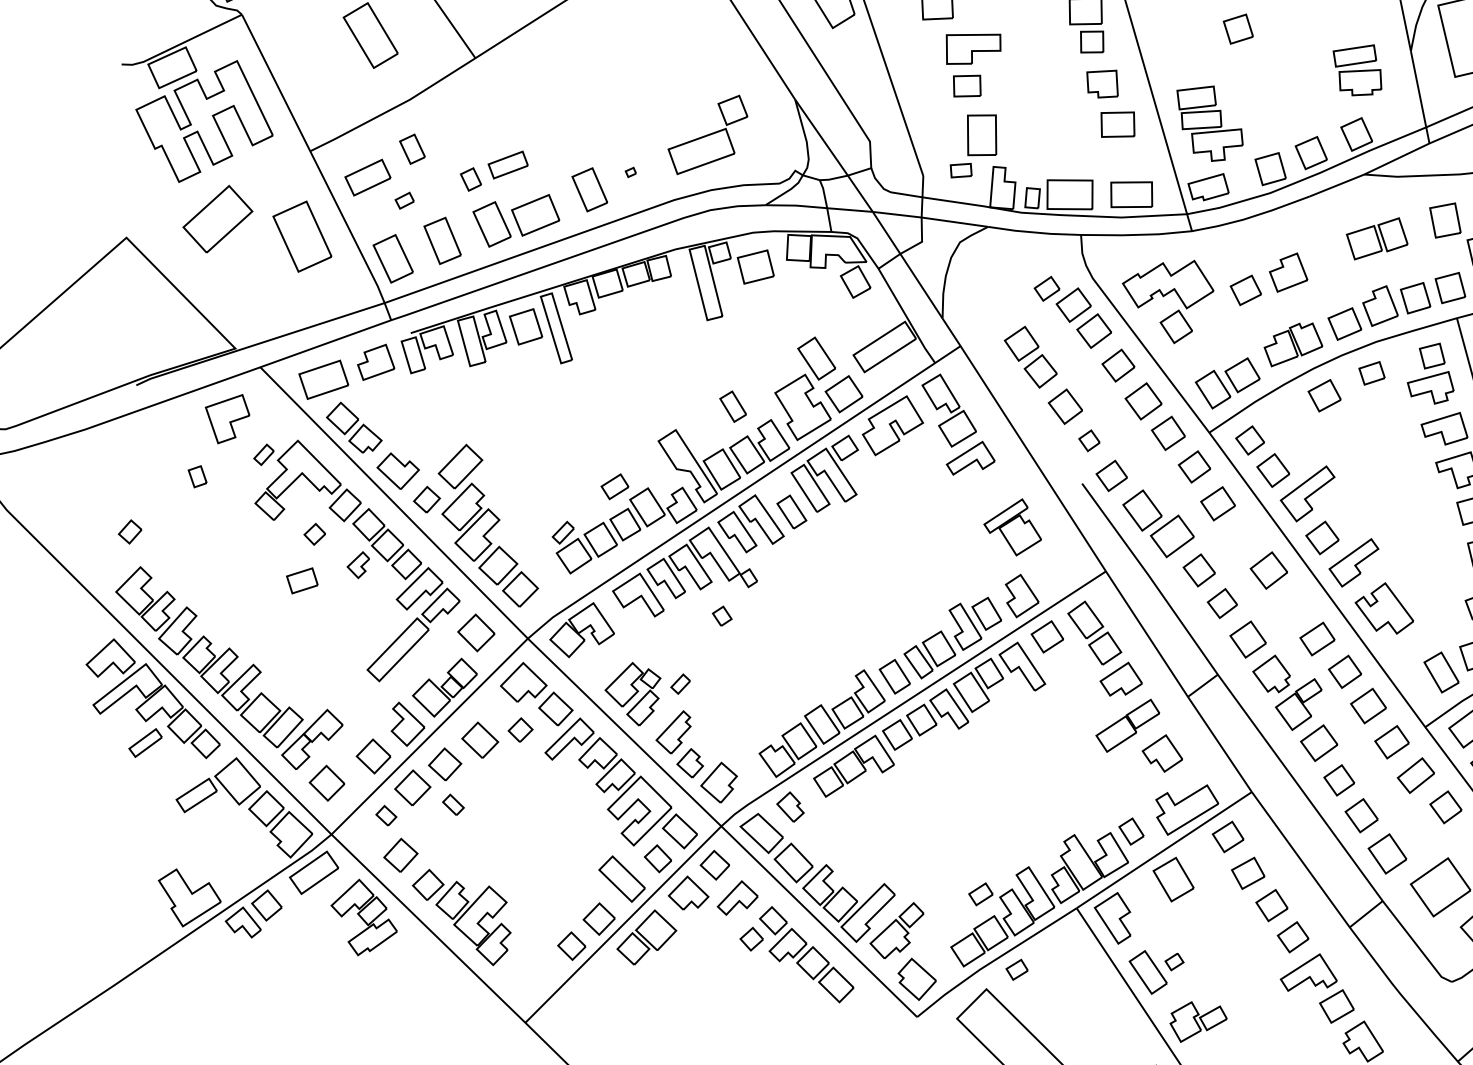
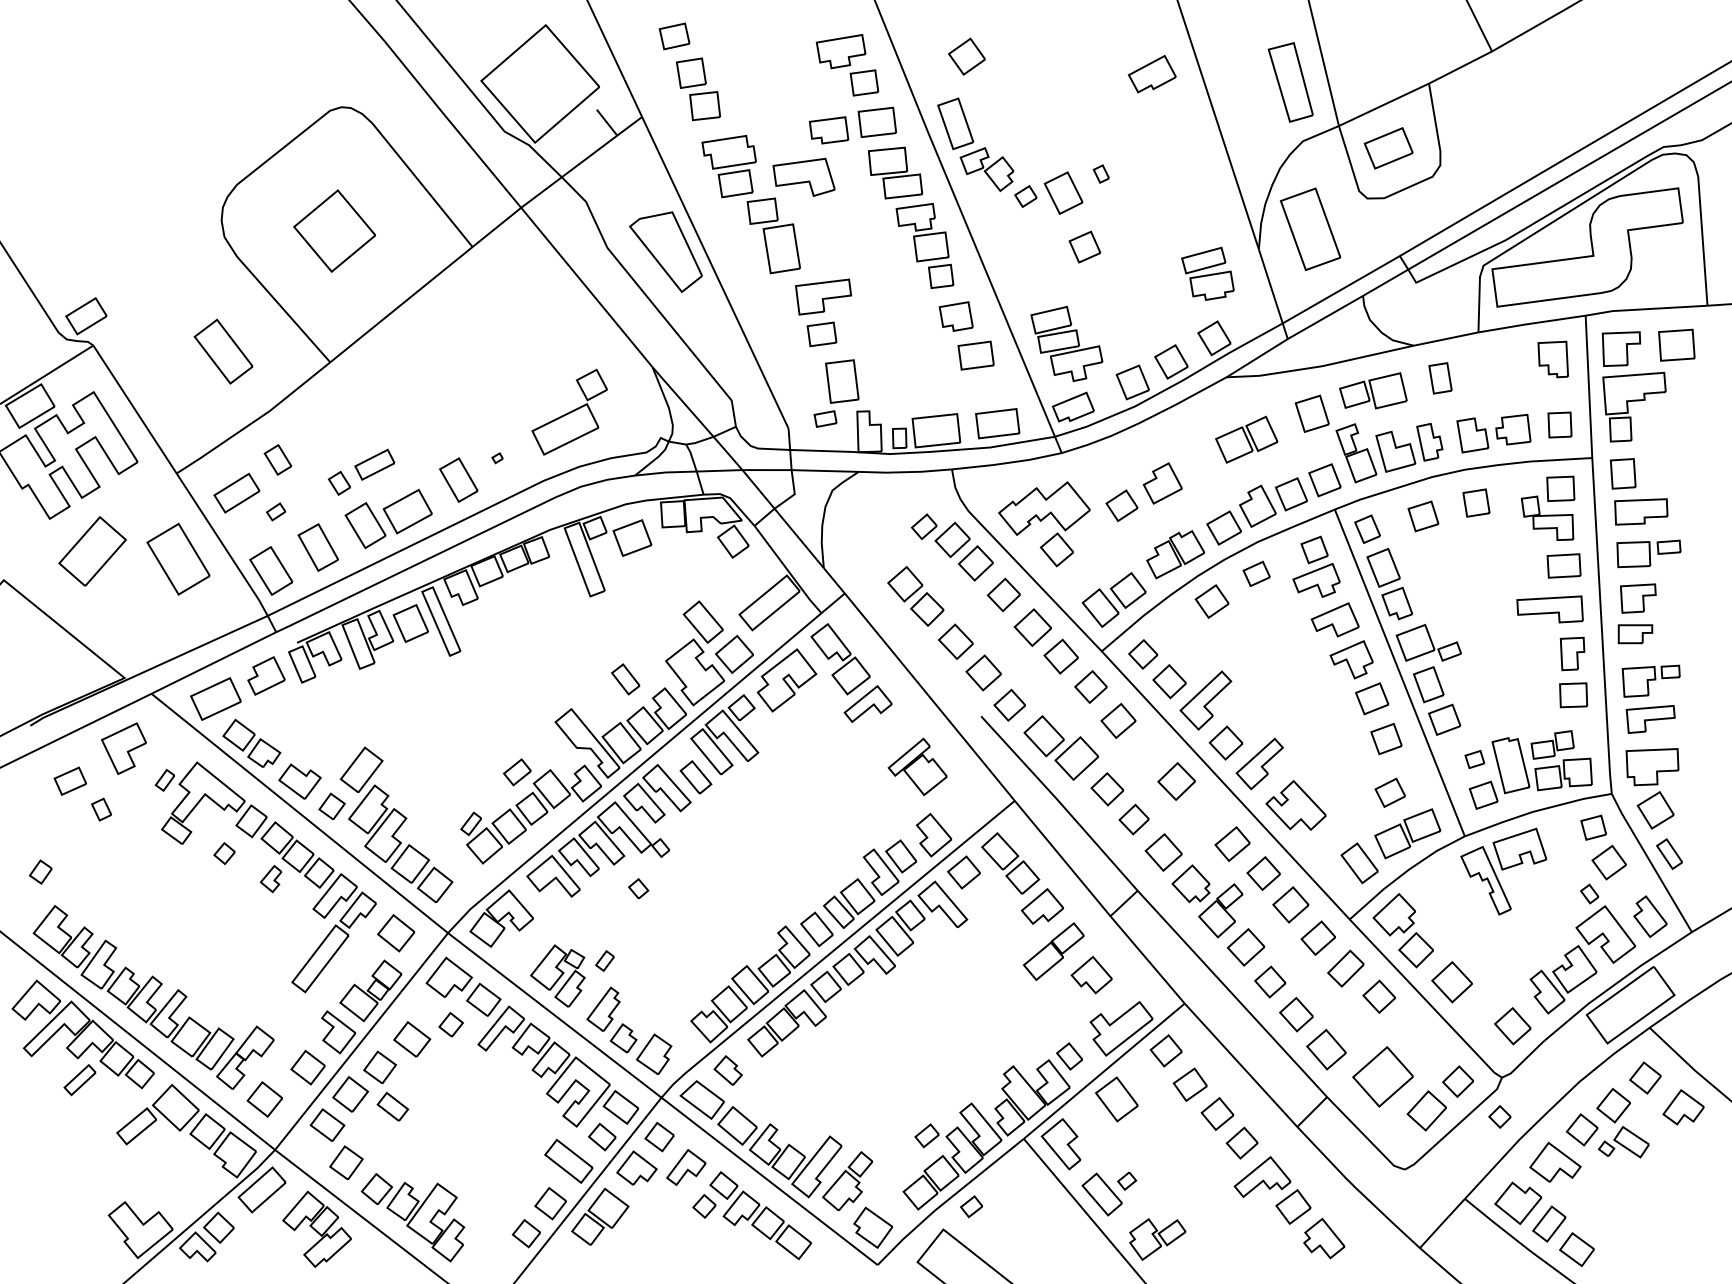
part: (1089, 440) -> (983, 672), size x1.67
part: (301, 580) -> (69, 780), moved
part: (453, 804) -> (392, 1106), size x1.43
part: (386, 815) -> (327, 1124), size x1.67

